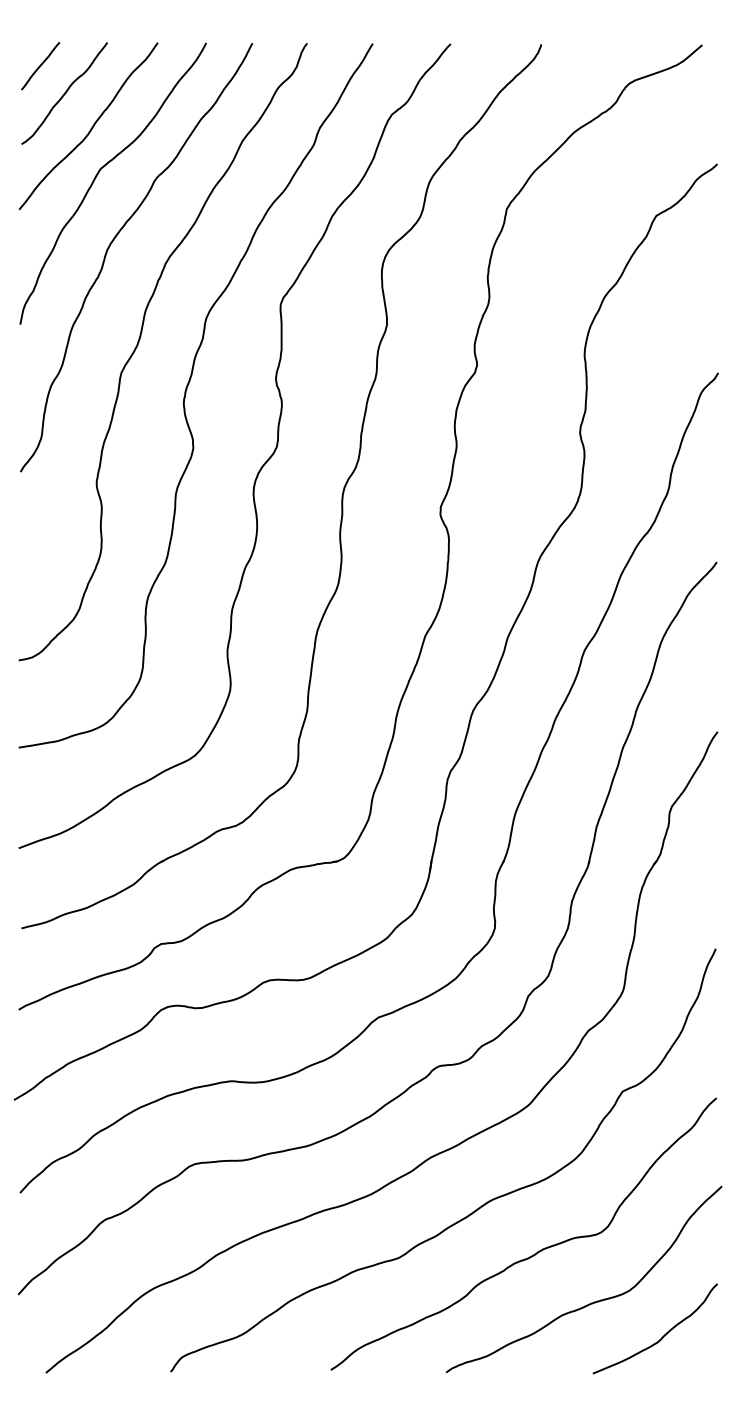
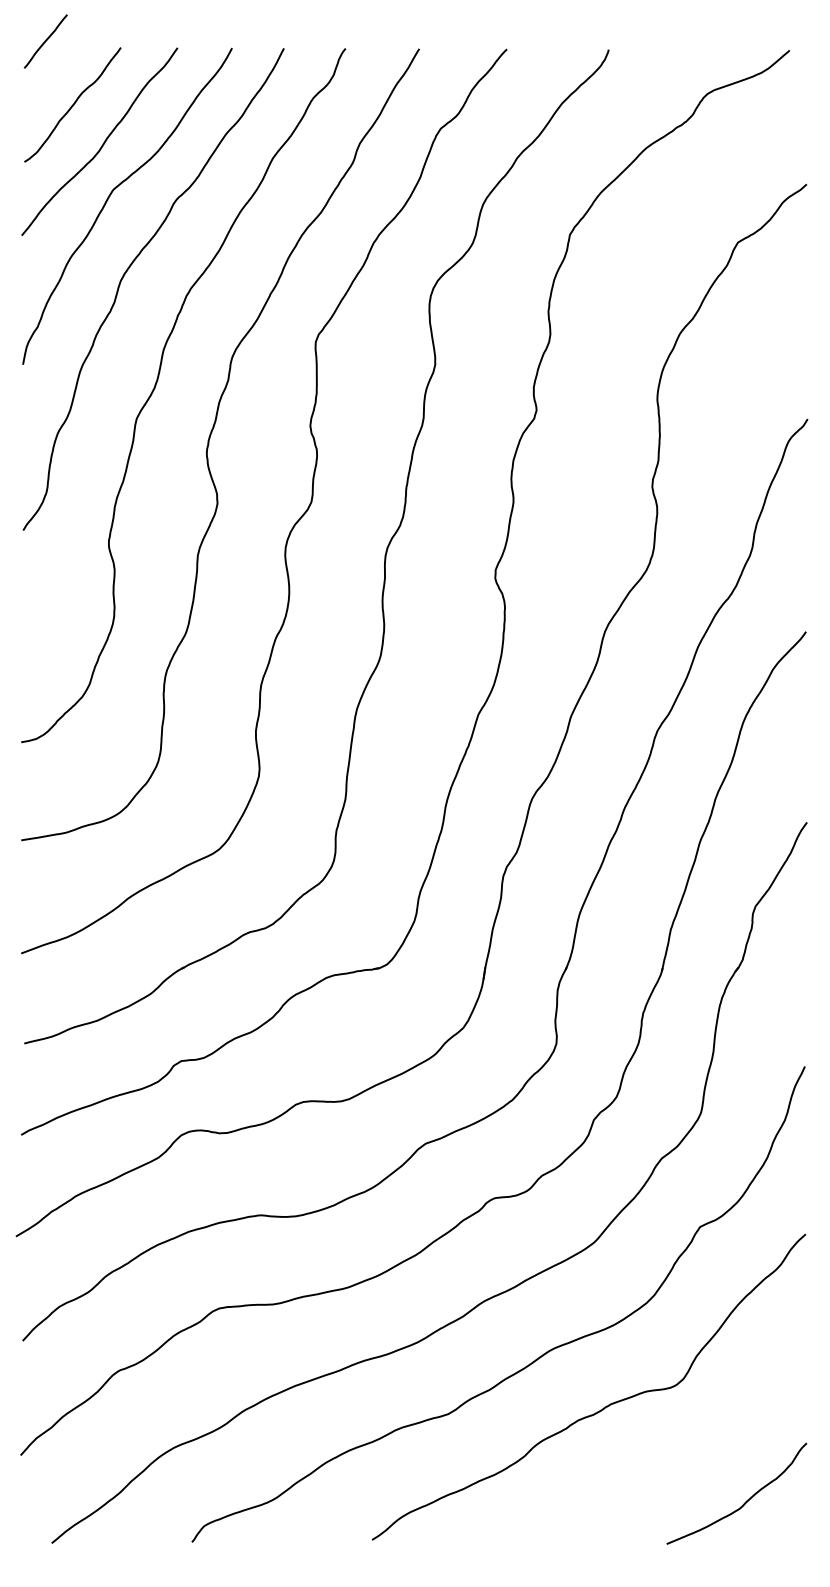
line: (40, 66) -> (45, 41), moved
curve: (591, 1302) -> (665, 1464), removed

